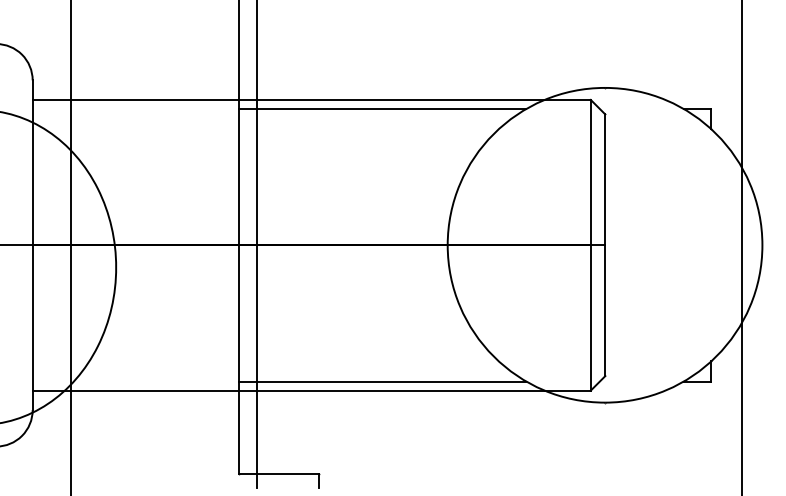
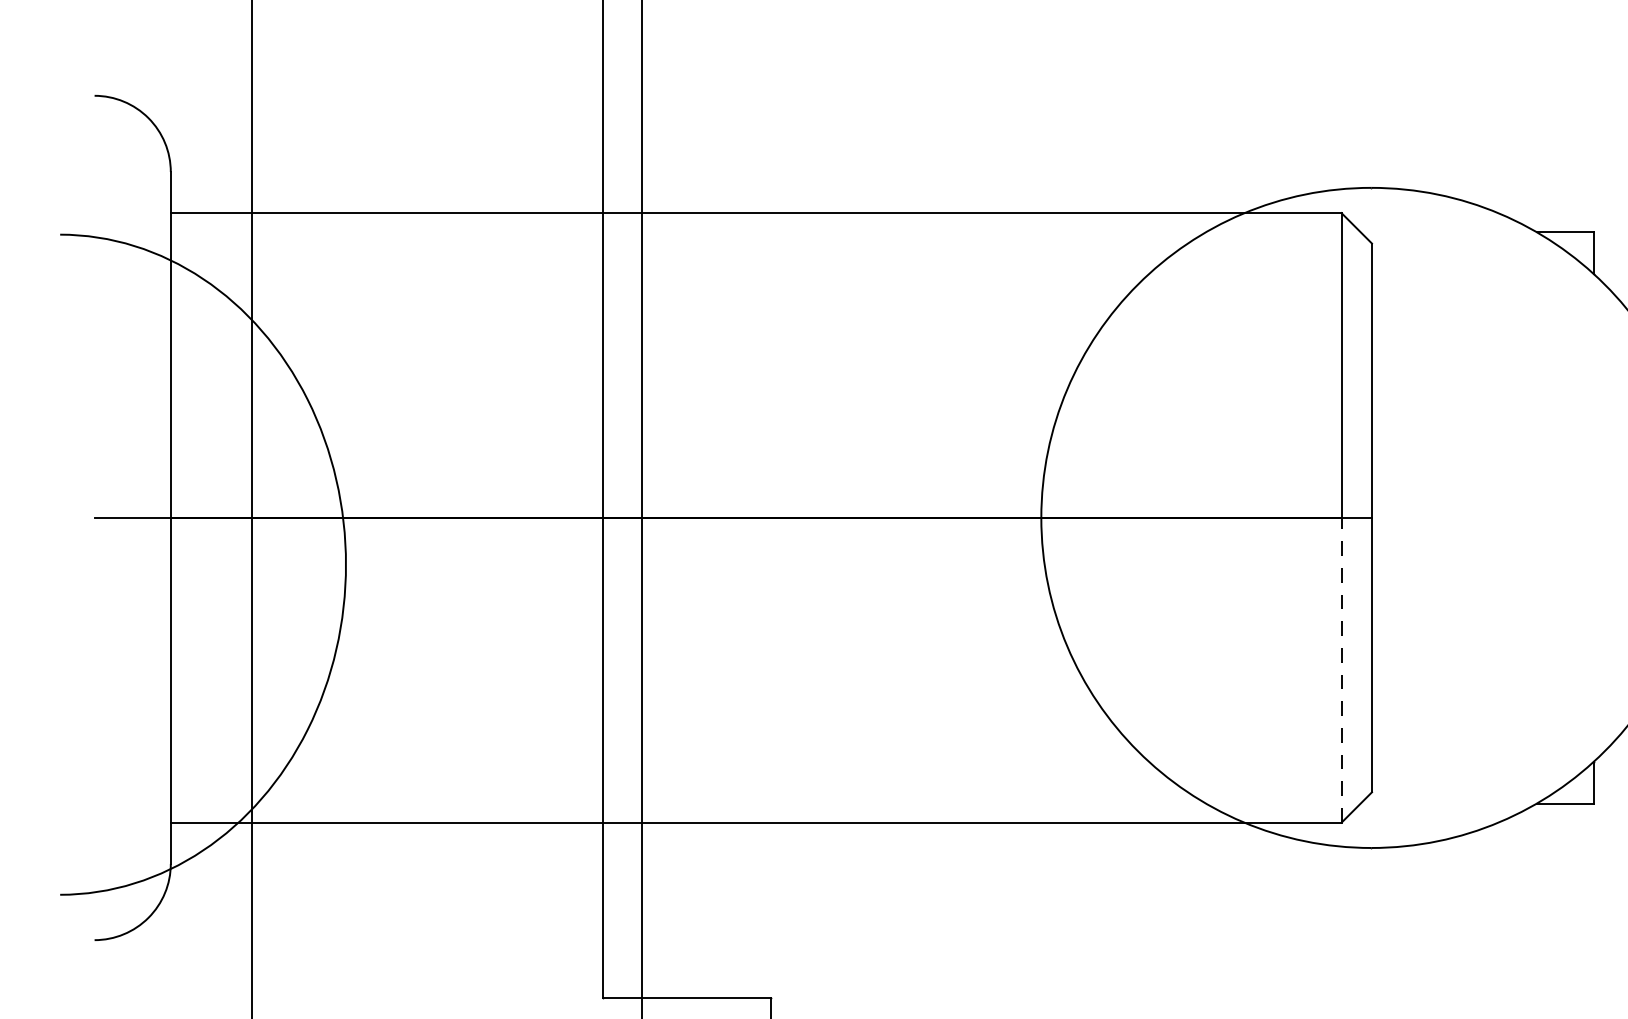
line: (382, 109) -> (904, 233), removed
line: (590, 317) -> (1340, 669), solid -> dashed
line: (382, 381) -> (904, 803), removed

